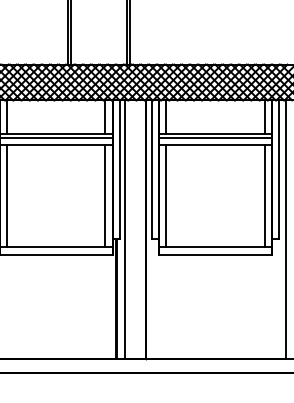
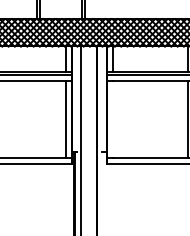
line: (119, 169) -> (76, 99), removed
line: (151, 169) -> (101, 99), removed
line: (166, 195) -> (112, 118), removed

